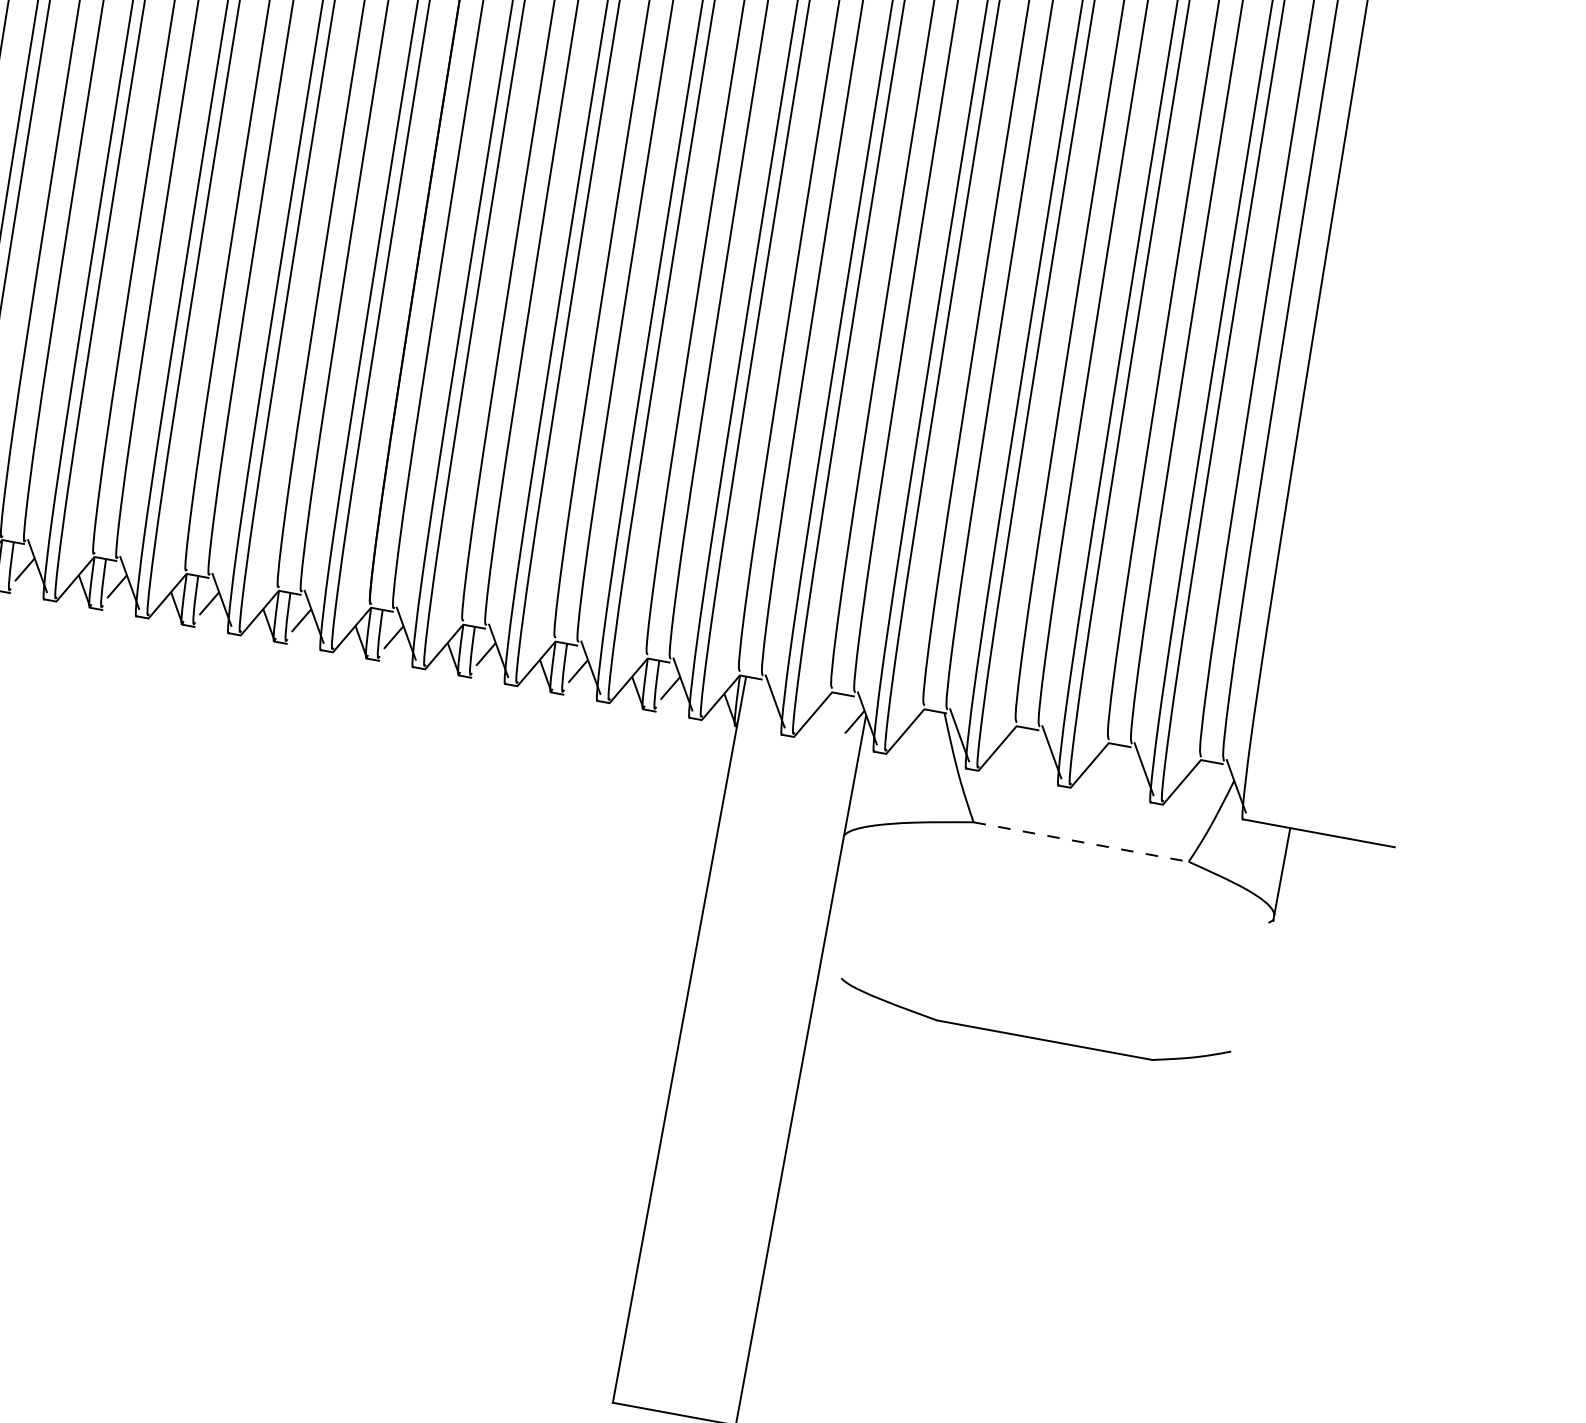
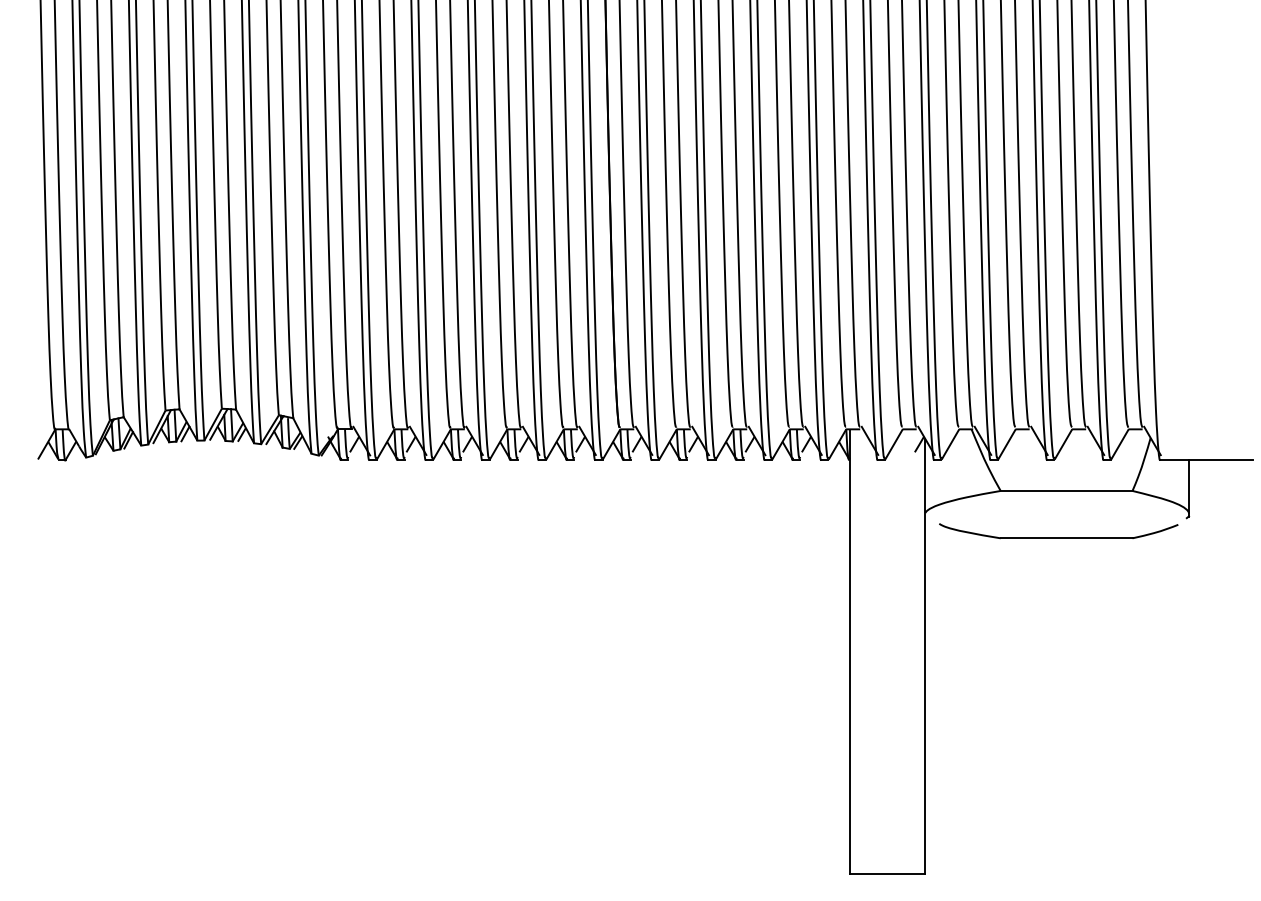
line: (1081, 841) -> (1066, 490), dashed -> solid
part: (1033, 1026) -> (1058, 531), moved

